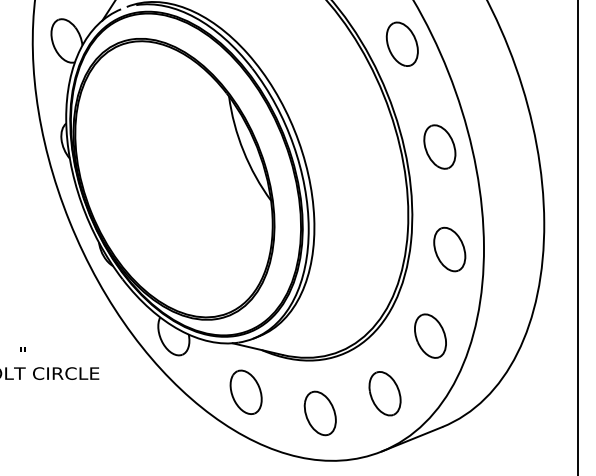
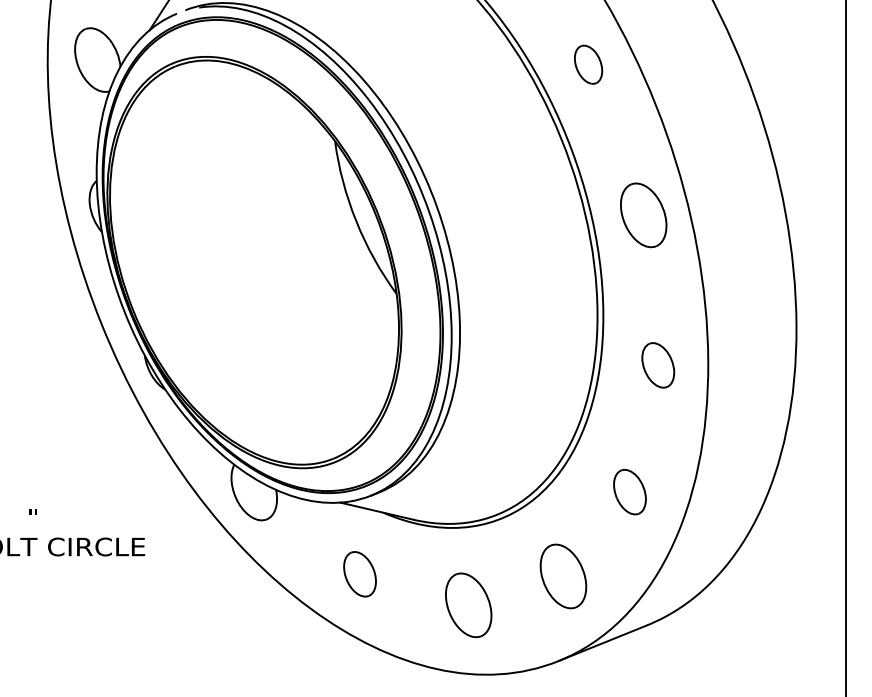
part: (401, 43) -> (587, 63), size x0.6
part: (449, 249) -> (657, 365), size x0.7
part: (430, 335) -> (629, 491), size x0.7
part: (245, 391) -> (359, 573), size x0.7

